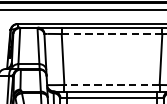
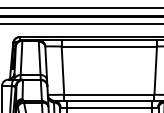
line: (112, 34) -> (109, 46), dashed -> solid
line: (111, 84) -> (108, 94), dashed -> solid

